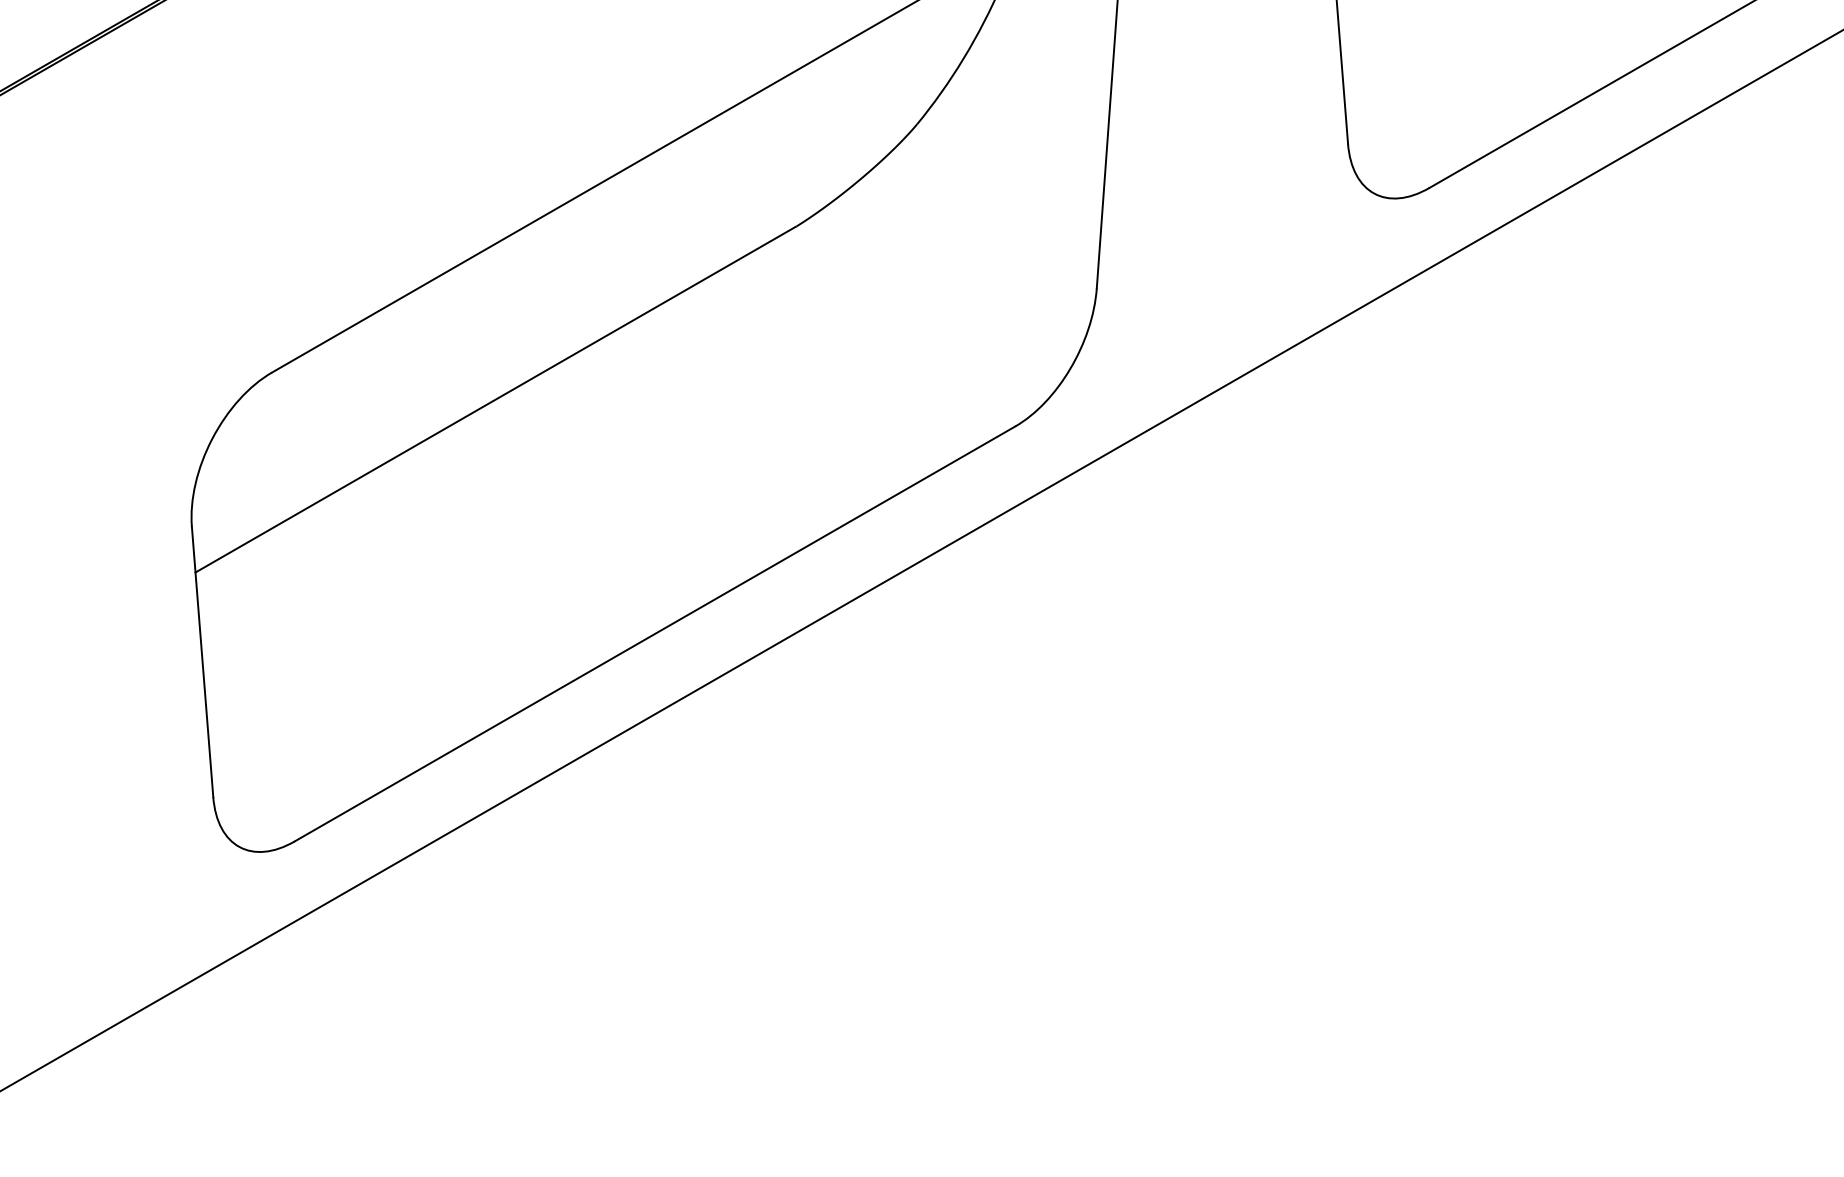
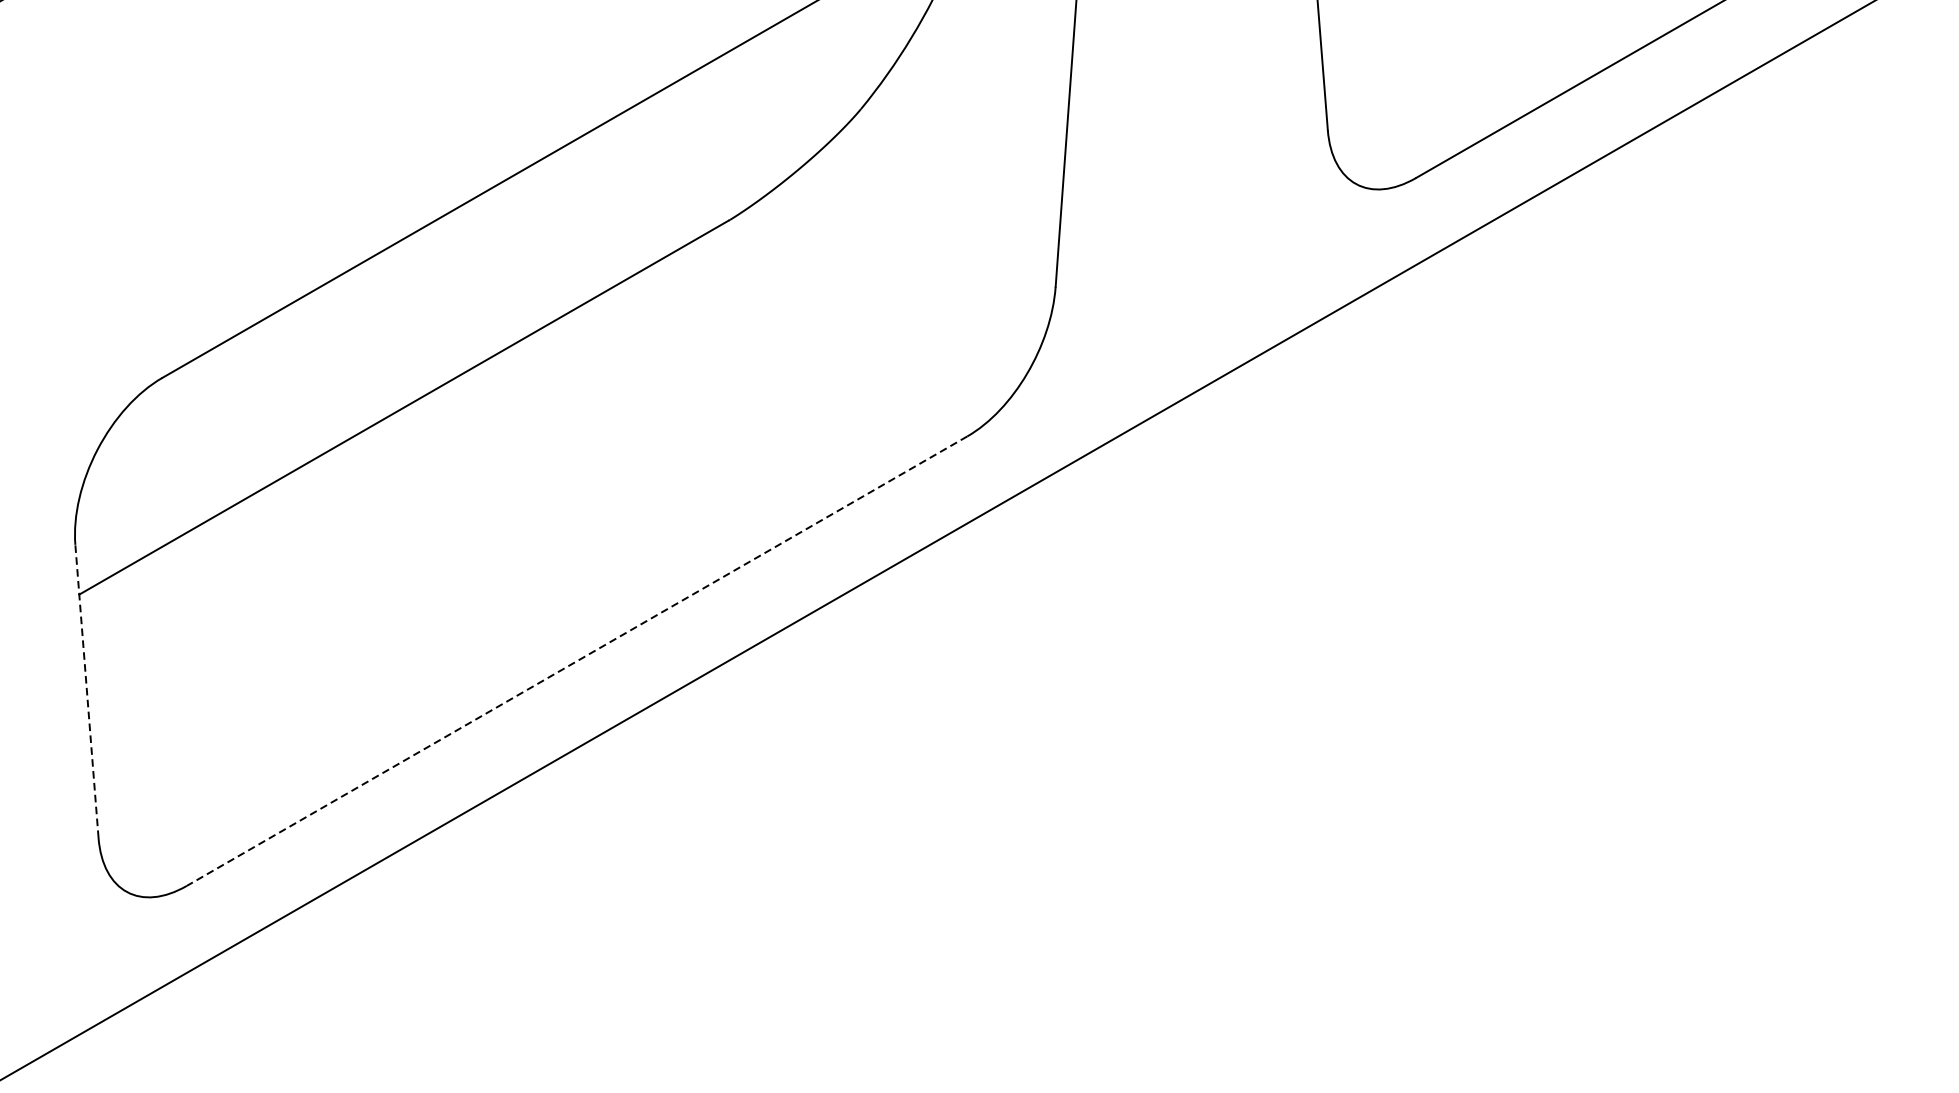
line: (655, 633) -> (577, 660), solid -> dashed
line: (202, 661) -> (86, 691), solid -> dashed

